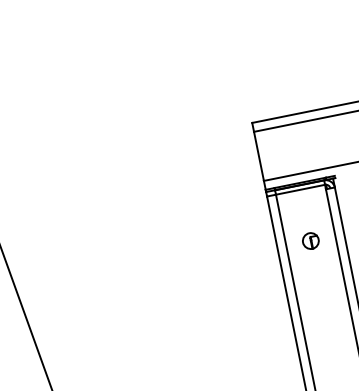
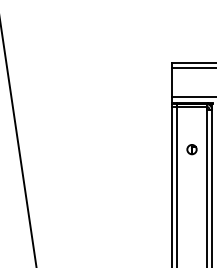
part: (309, 241) -> (191, 149), moved

